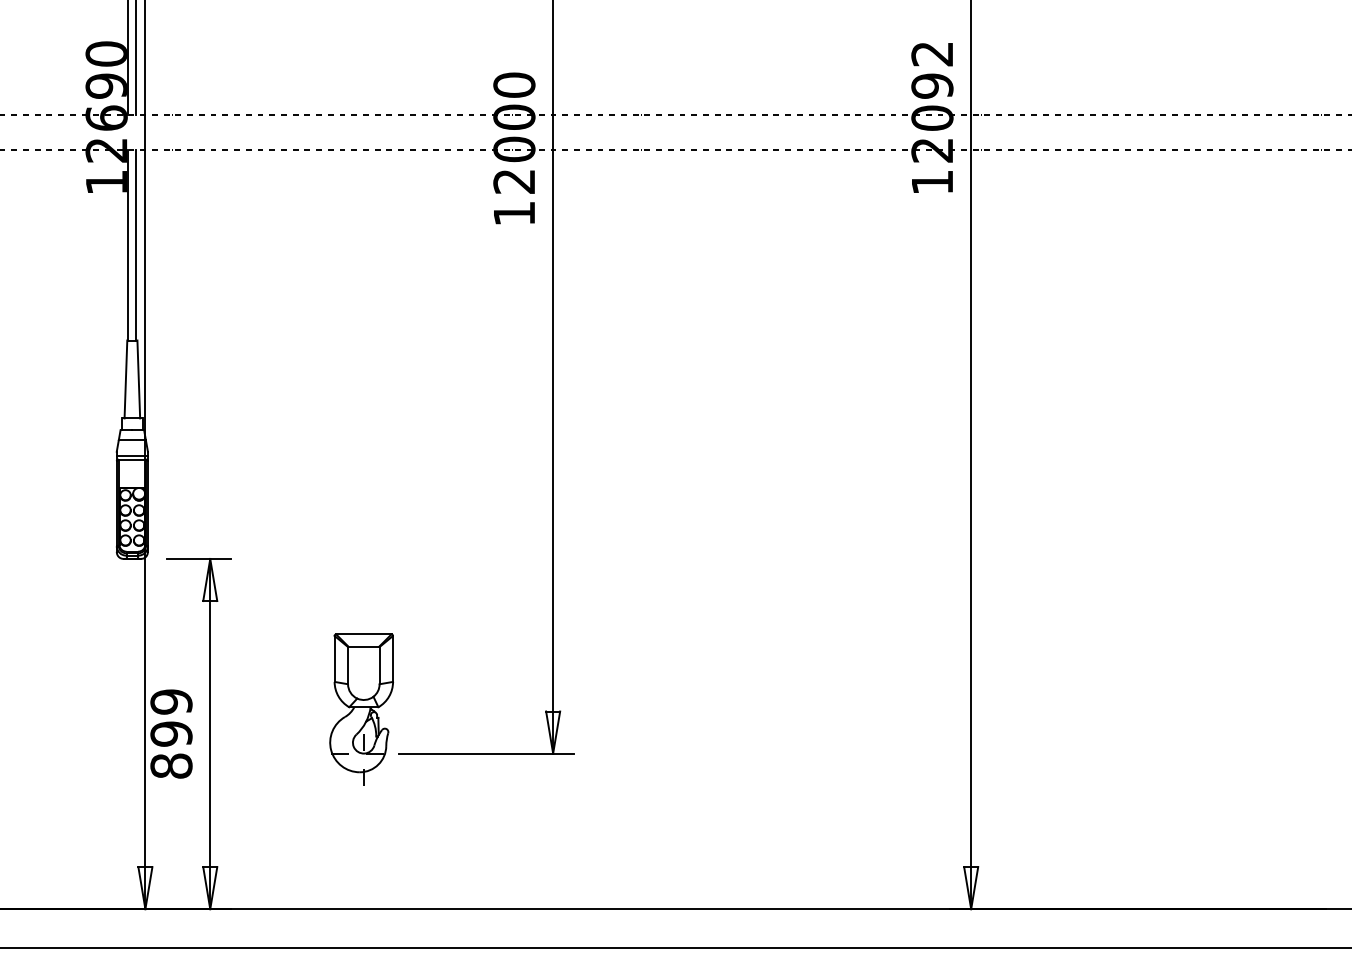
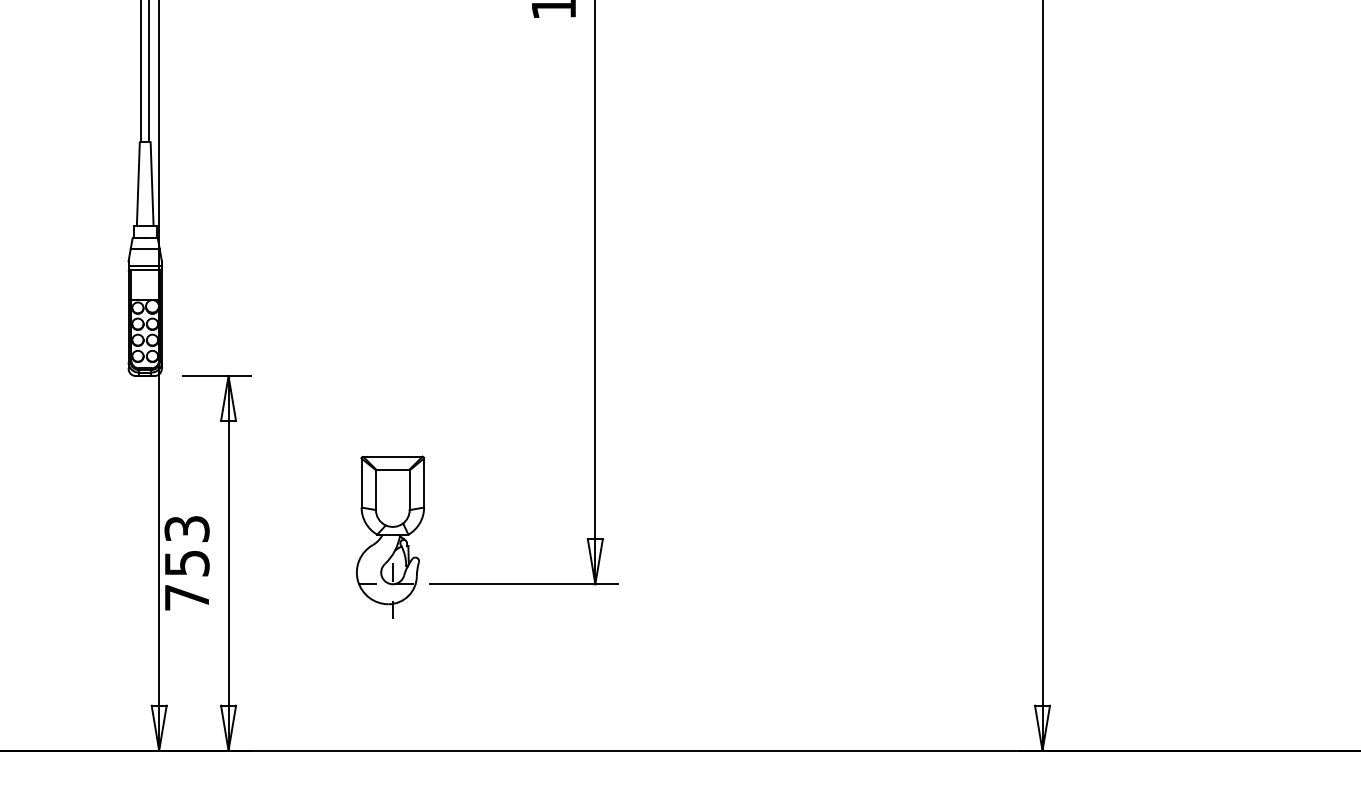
text: (171, 733) -> (187, 562), 899 -> 753

